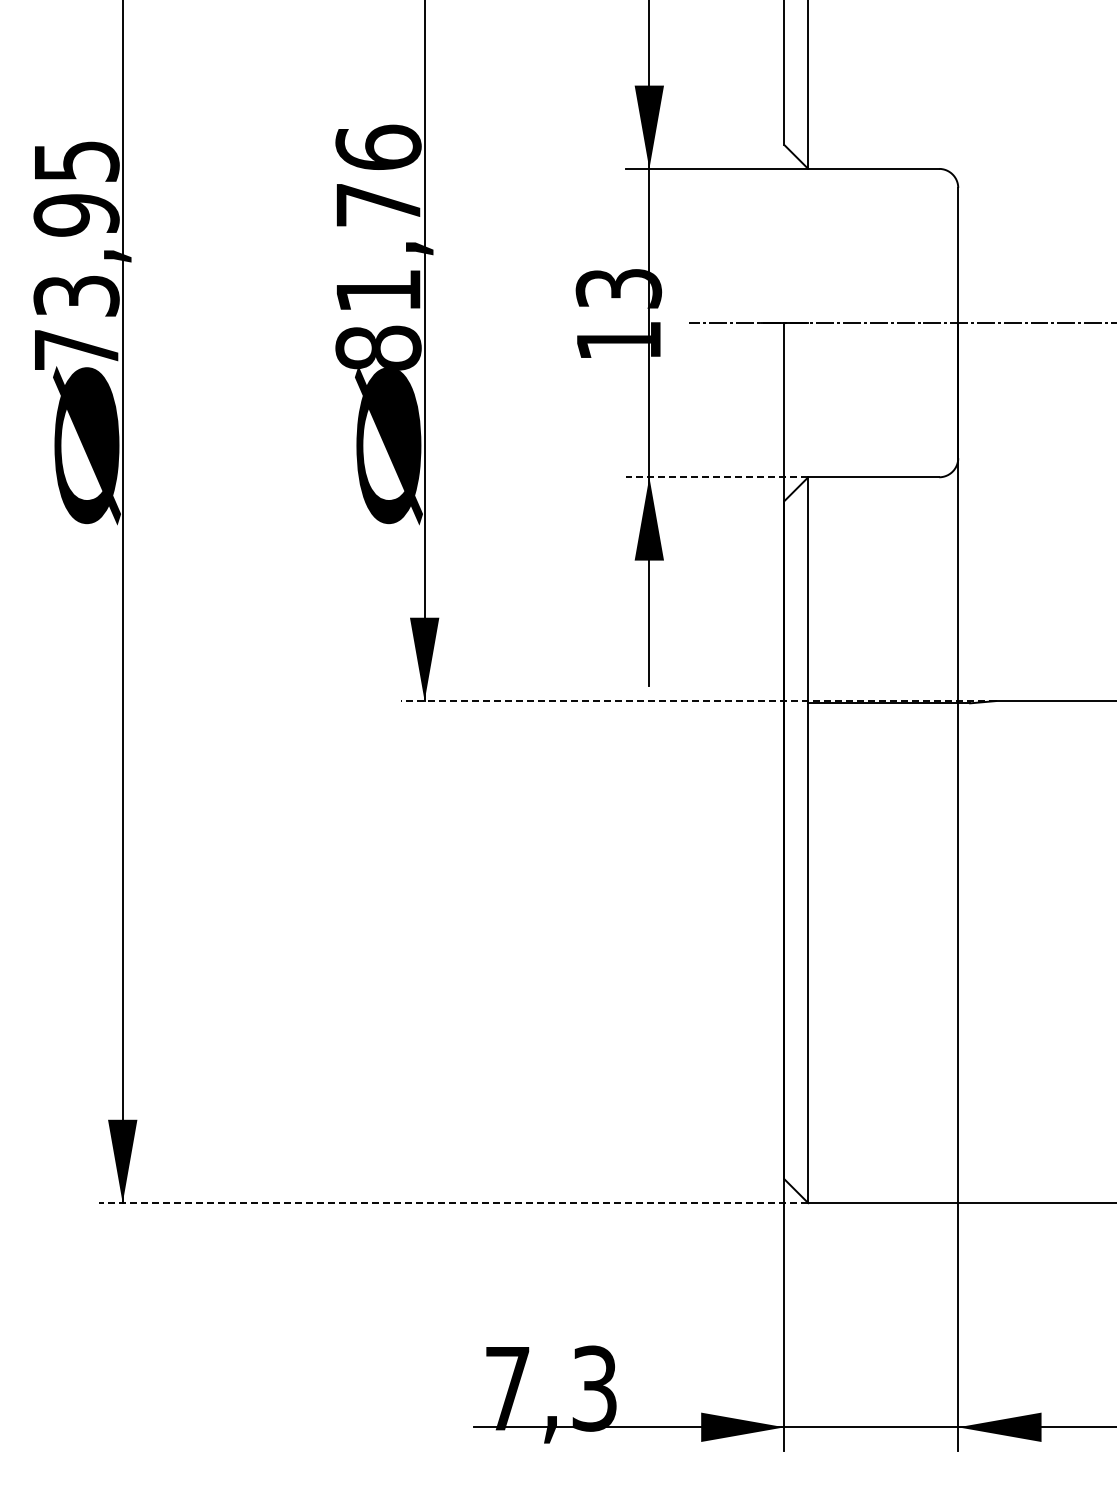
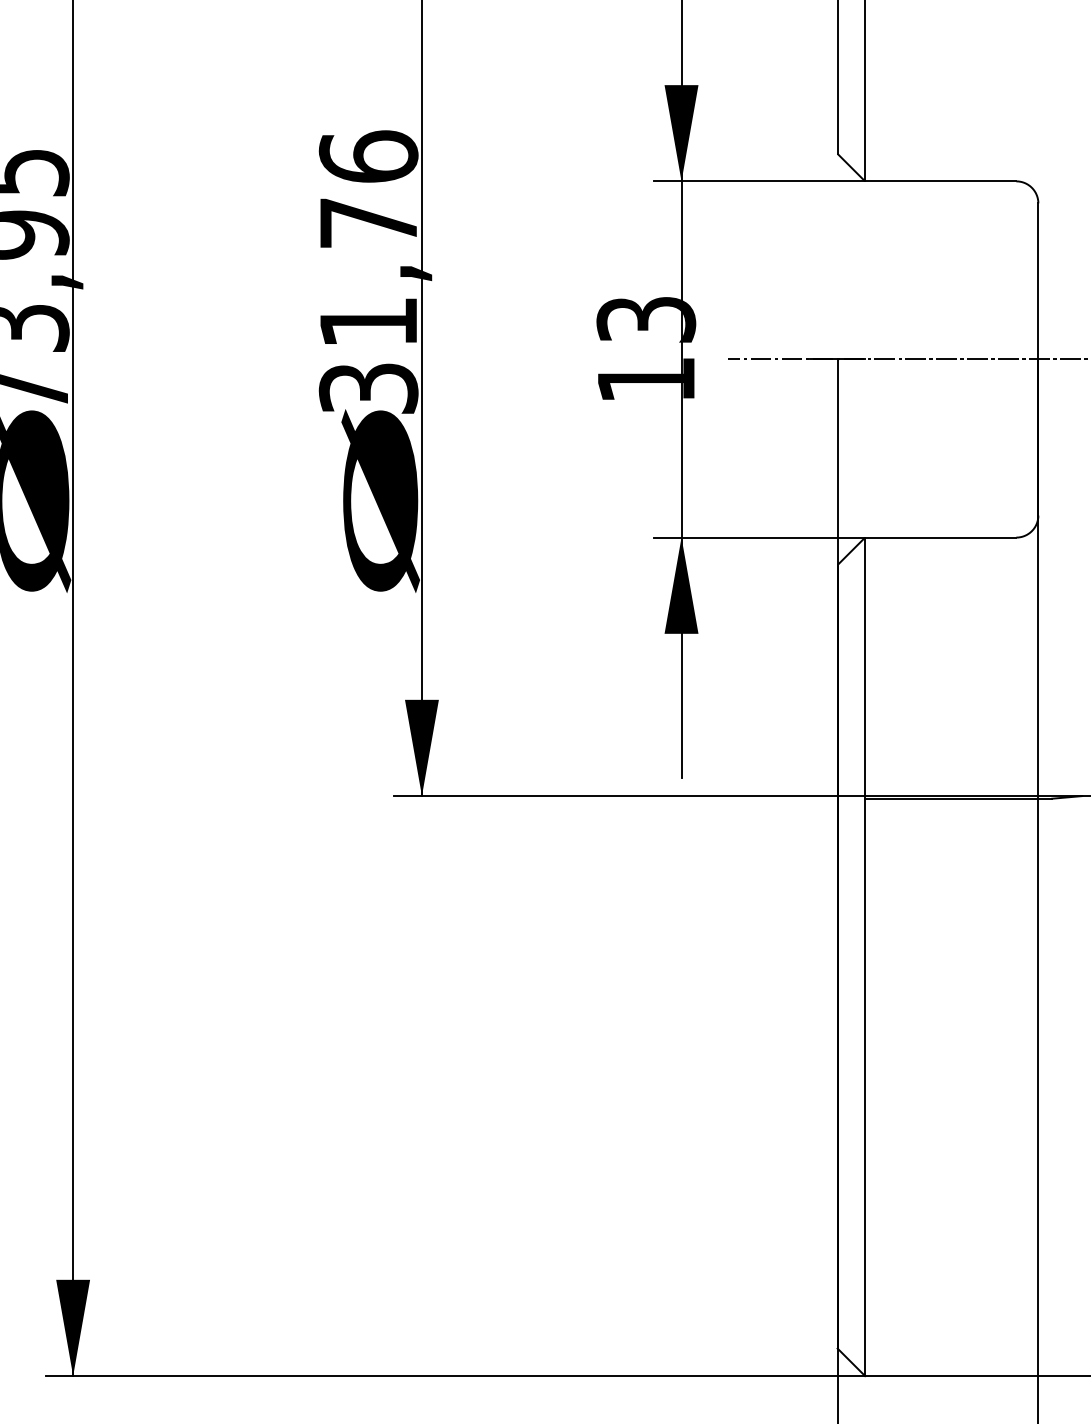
text: (378, 347) -> (368, 387), 81,76 -> 31,76
line: (716, 477) -> (759, 537), dashed -> solid
line: (698, 701) -> (738, 796), dashed -> solid
line: (453, 1203) -> (455, 1376), dashed -> solid

